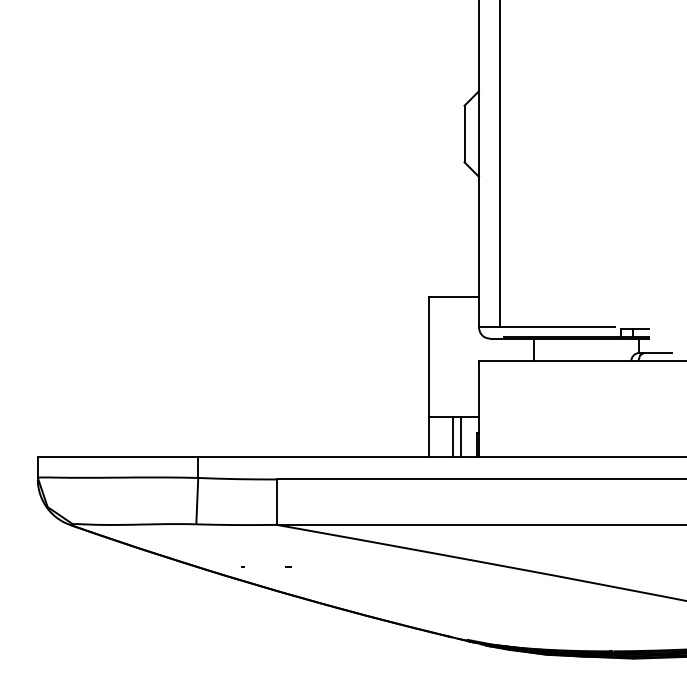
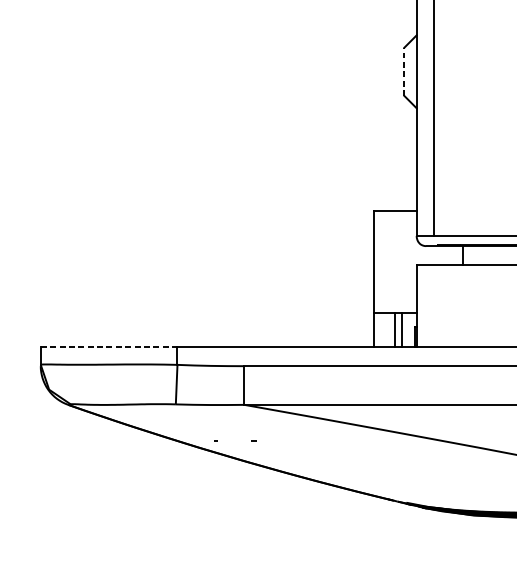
line: (464, 134) -> (404, 72), solid -> dashed
line: (118, 457) -> (109, 347), solid -> dashed

